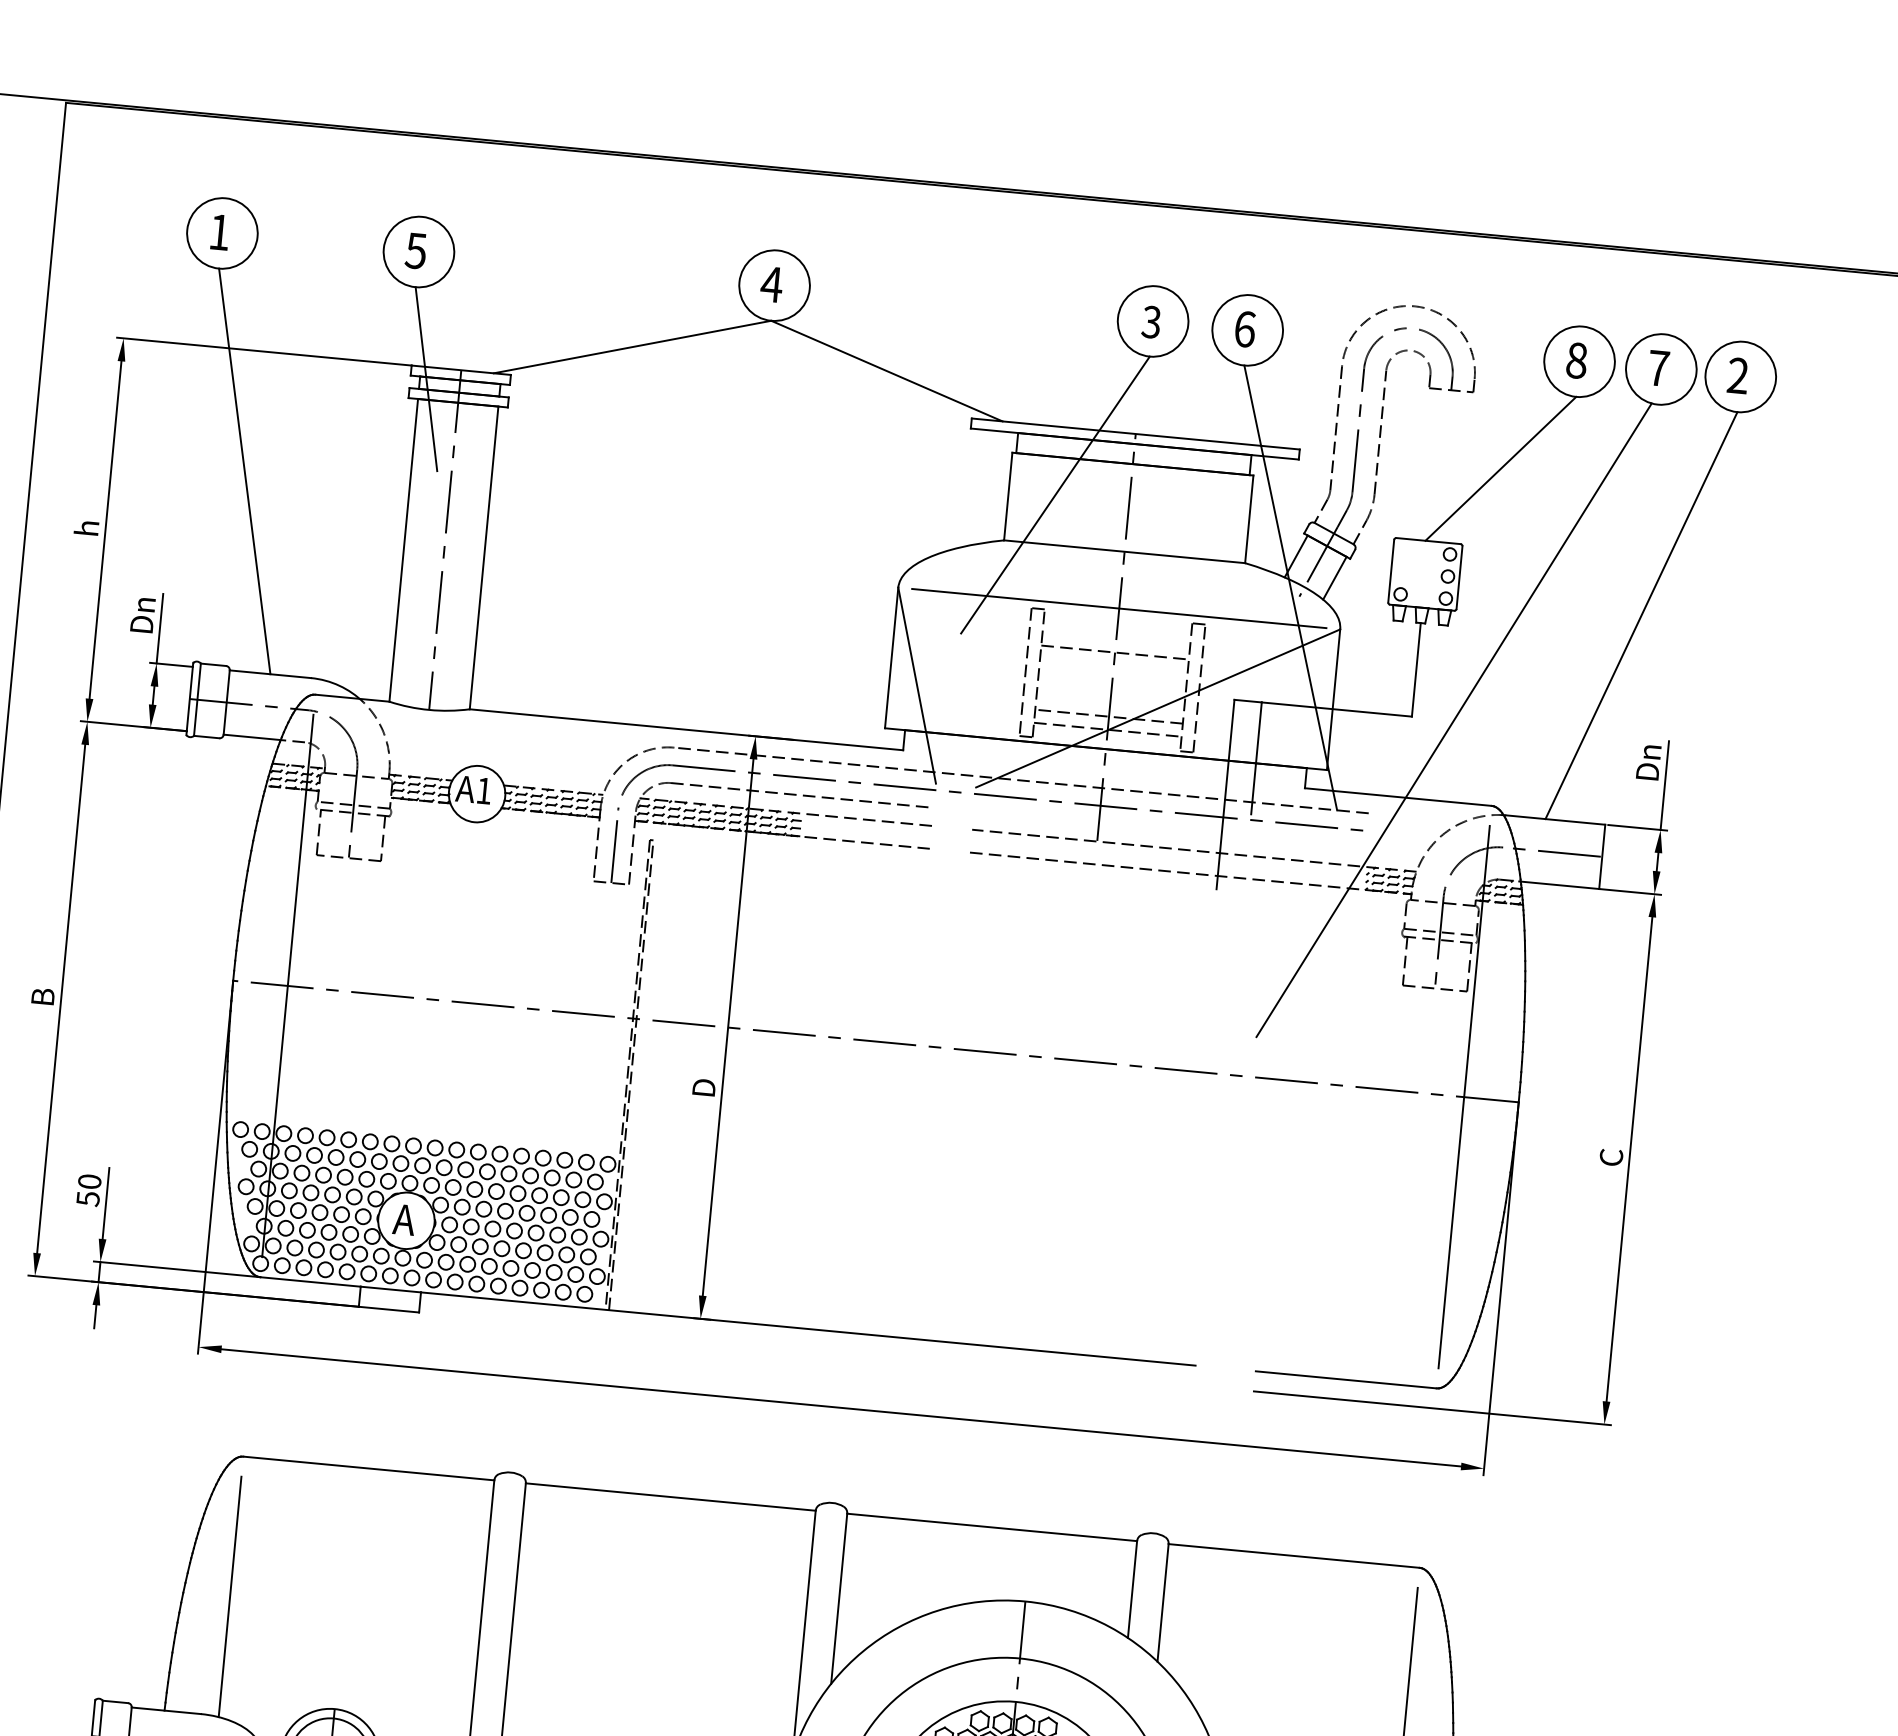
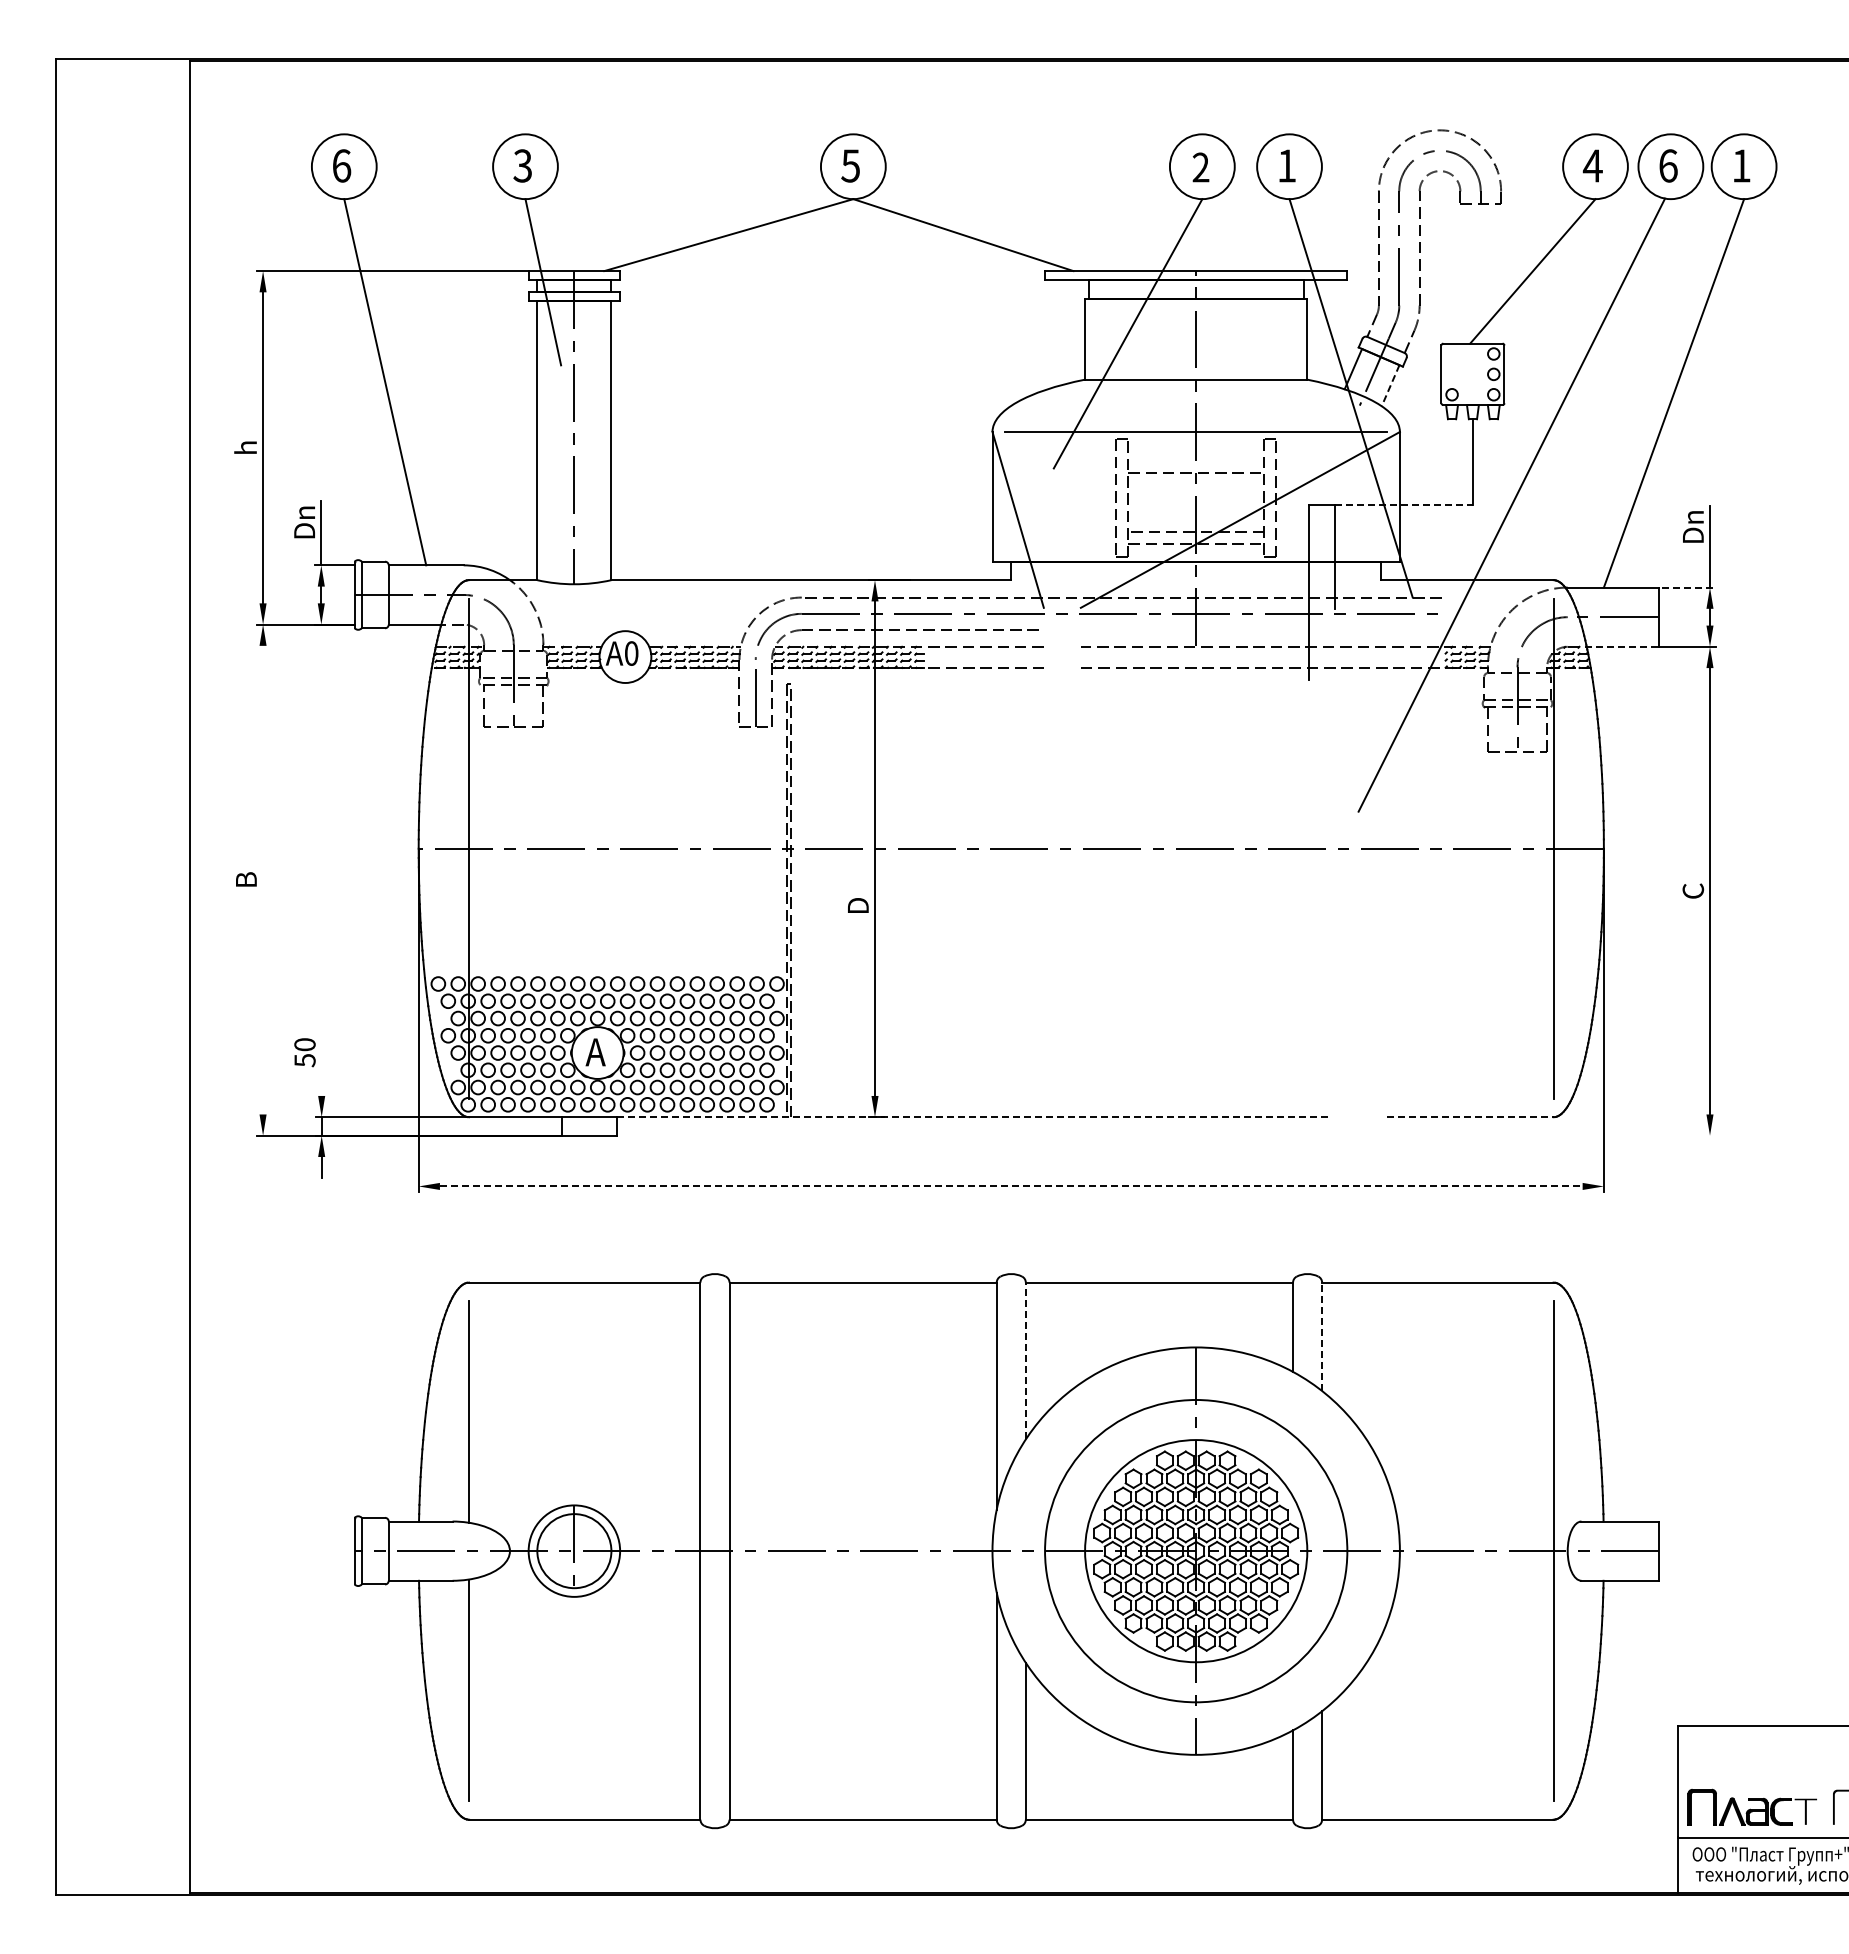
text: (220, 231) -> (342, 165), 1 -> 6
text: (415, 250) -> (522, 165), 5 -> 3
text: (771, 284) -> (850, 165), 4 -> 5
text: (1151, 322) -> (1200, 167), 3 -> 2
text: (1245, 328) -> (1287, 165), 6 -> 1
text: (1576, 360) -> (1592, 165), 8 -> 4
text: (1658, 367) -> (1668, 165), 7 -> 6
text: (1738, 375) -> (1741, 165), 2 -> 1
line: (1334, 579) -> (1390, 386), solid -> dashed
line: (1337, 709) -> (1404, 505), solid -> dashed
text: (484, 790) -> (631, 653), 1 -> 0
line: (1638, 827) -> (1689, 587), solid -> dashed
line: (1559, 884) -> (1622, 646), solid -> dashed
line: (61, 998) -> (263, 879), removed
line: (105, 1202) -> (321, 1062), removed
line: (808, 1329) -> (974, 1117), solid -> dashed
line: (1346, 1380) -> (1470, 1117), solid -> dashed
line: (841, 1407) -> (1011, 1186), solid -> dashed
line: (1431, 1407) -> (1550, 1135), removed
line: (838, 1598) -> (1025, 1360), solid -> dashed
line: (1163, 1602) -> (1322, 1336), solid -> dashed

